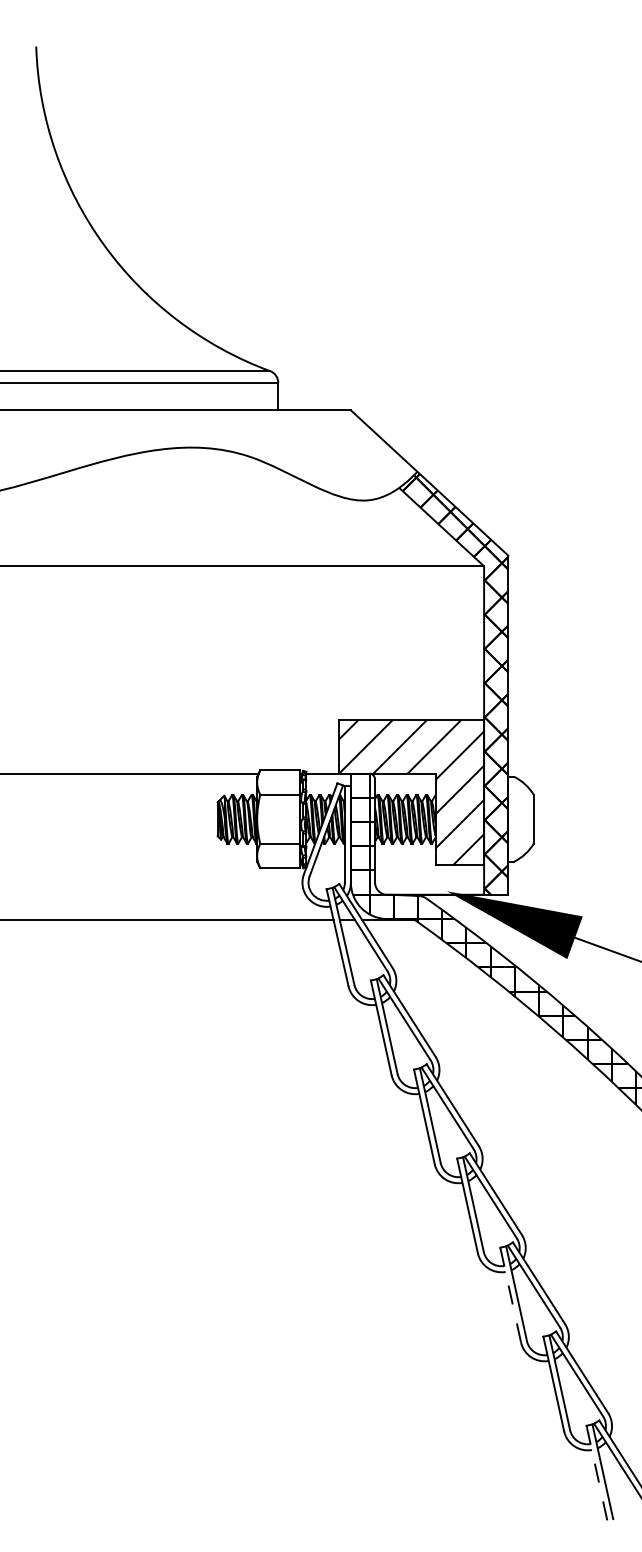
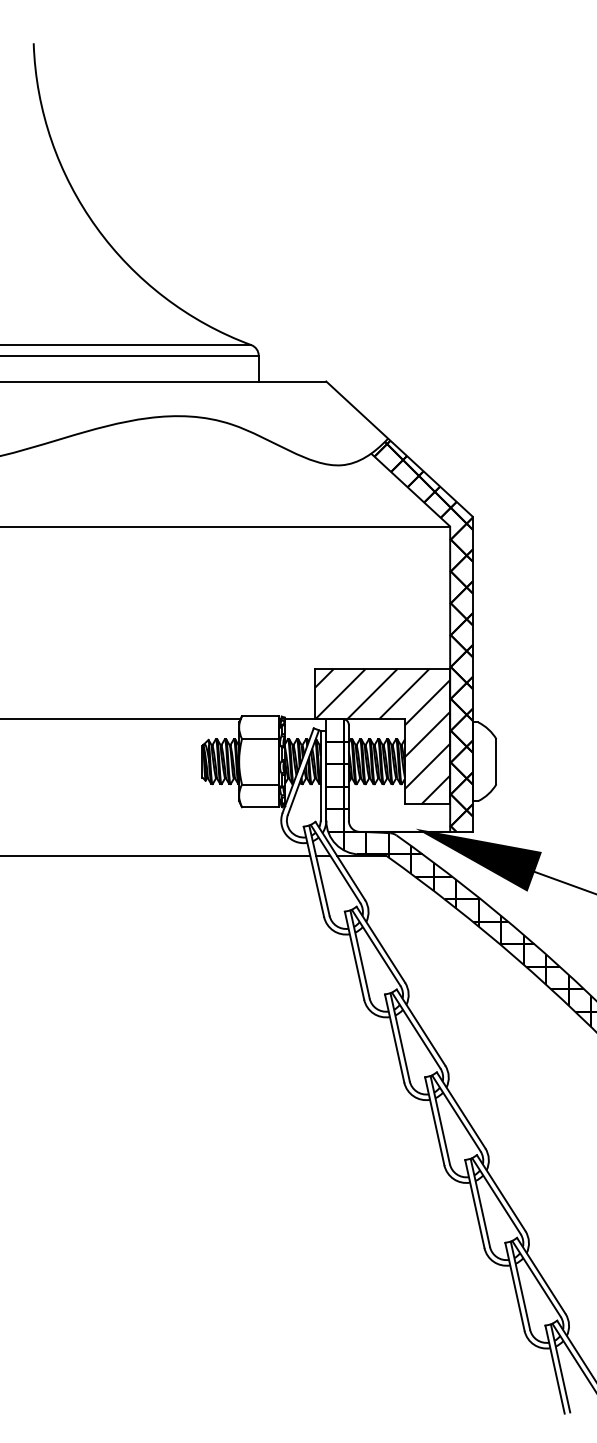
line: (510, 1295) -> (474, 1204), dashed -> solid
line: (597, 1473) -> (555, 1370), dashed -> solid

